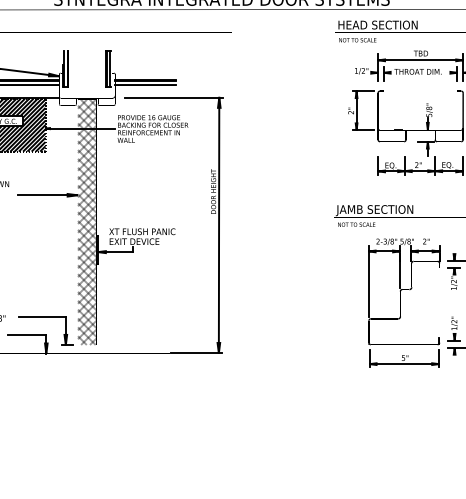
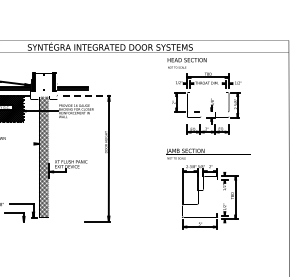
line: (175, 96) -> (87, 95), solid -> dashed
line: (41, 194) -> (21, 143), removed

